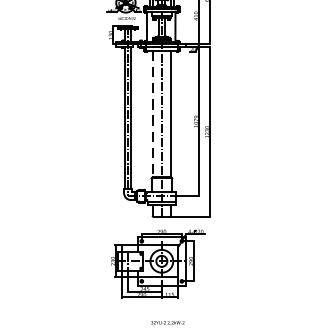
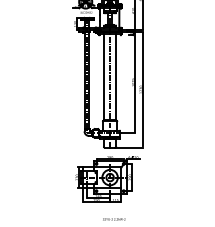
line: (152, 114) -> (103, 77), dashed -> solid

